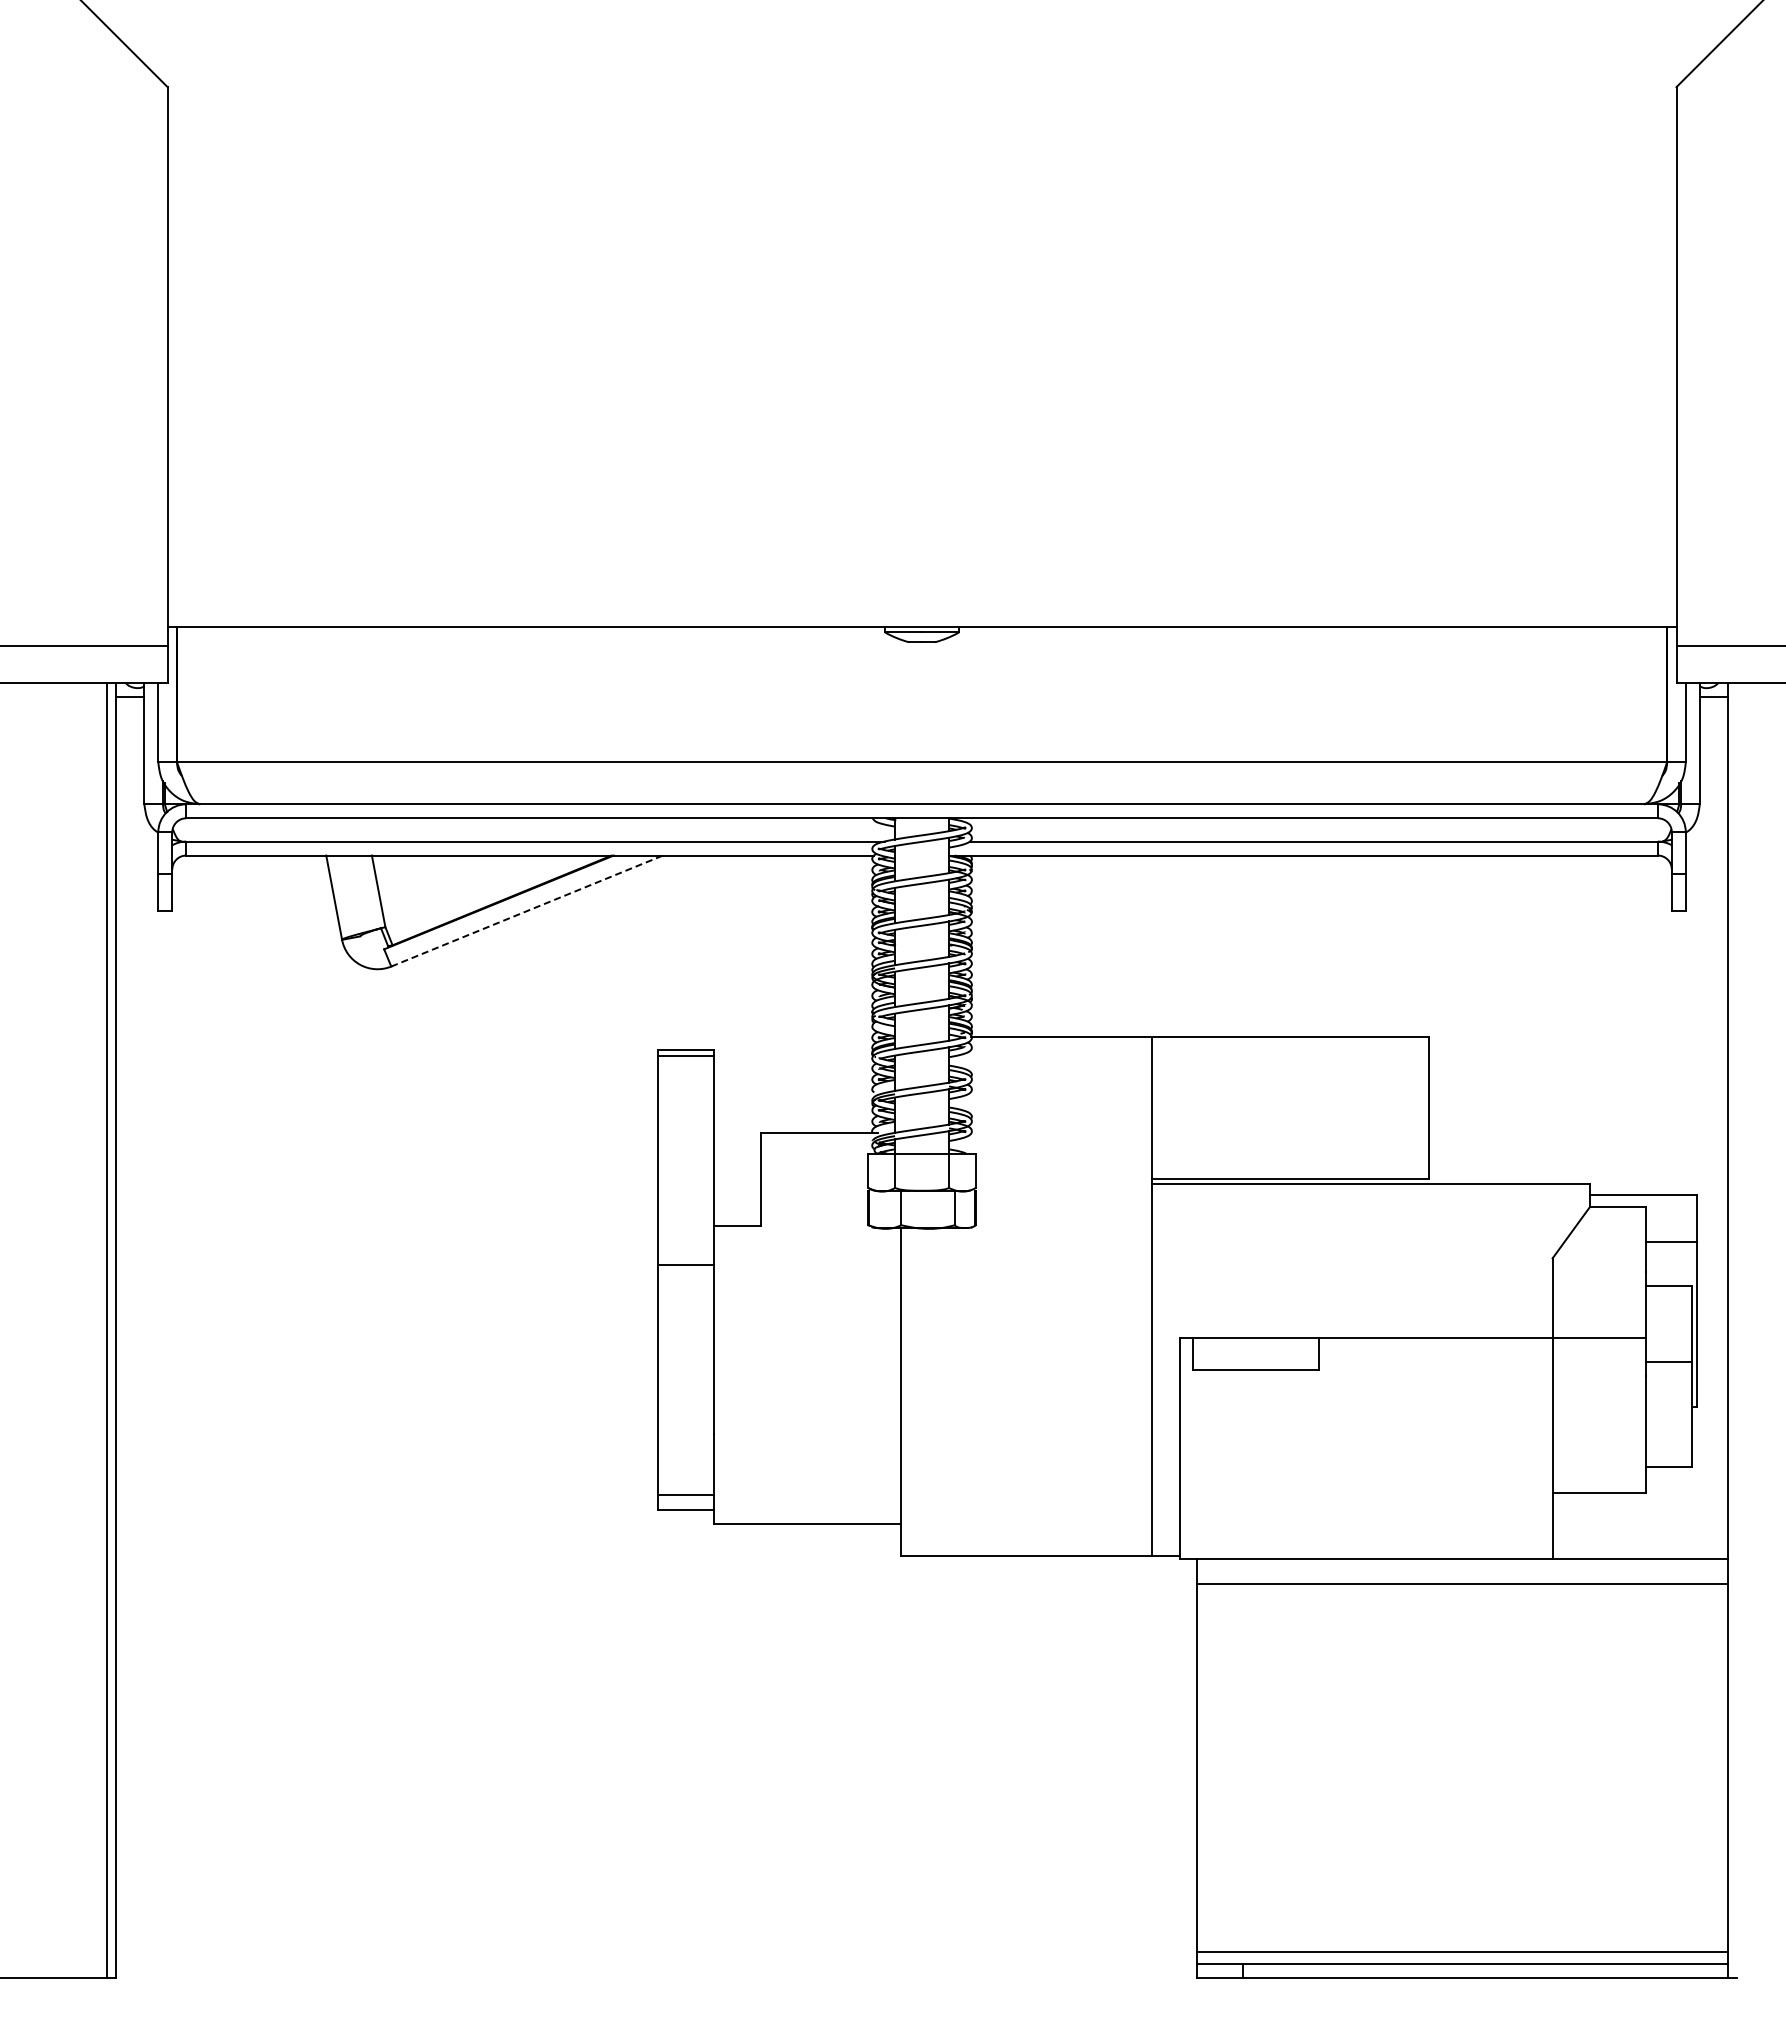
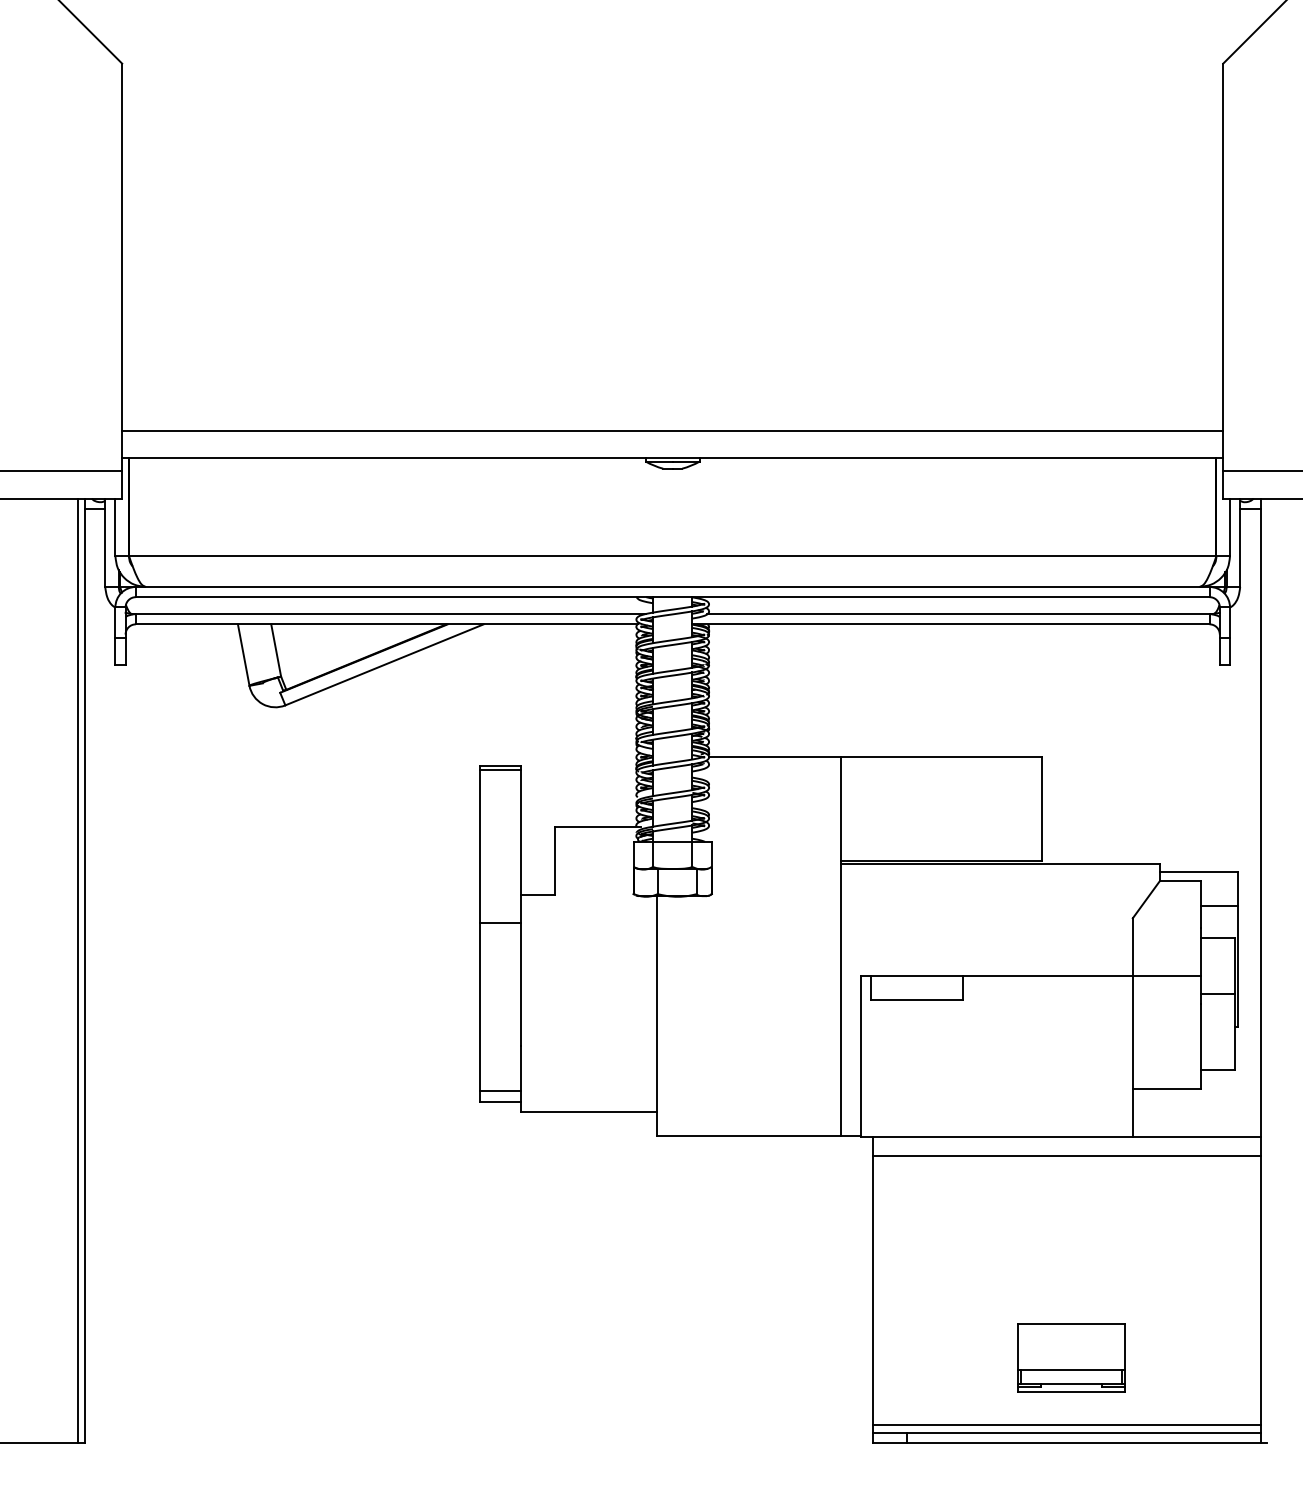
line: (921, 590) -> (672, 430), added
line: (527, 911) -> (384, 665), dashed -> solid
part: (1468, 1861) -> (1071, 1358), added

